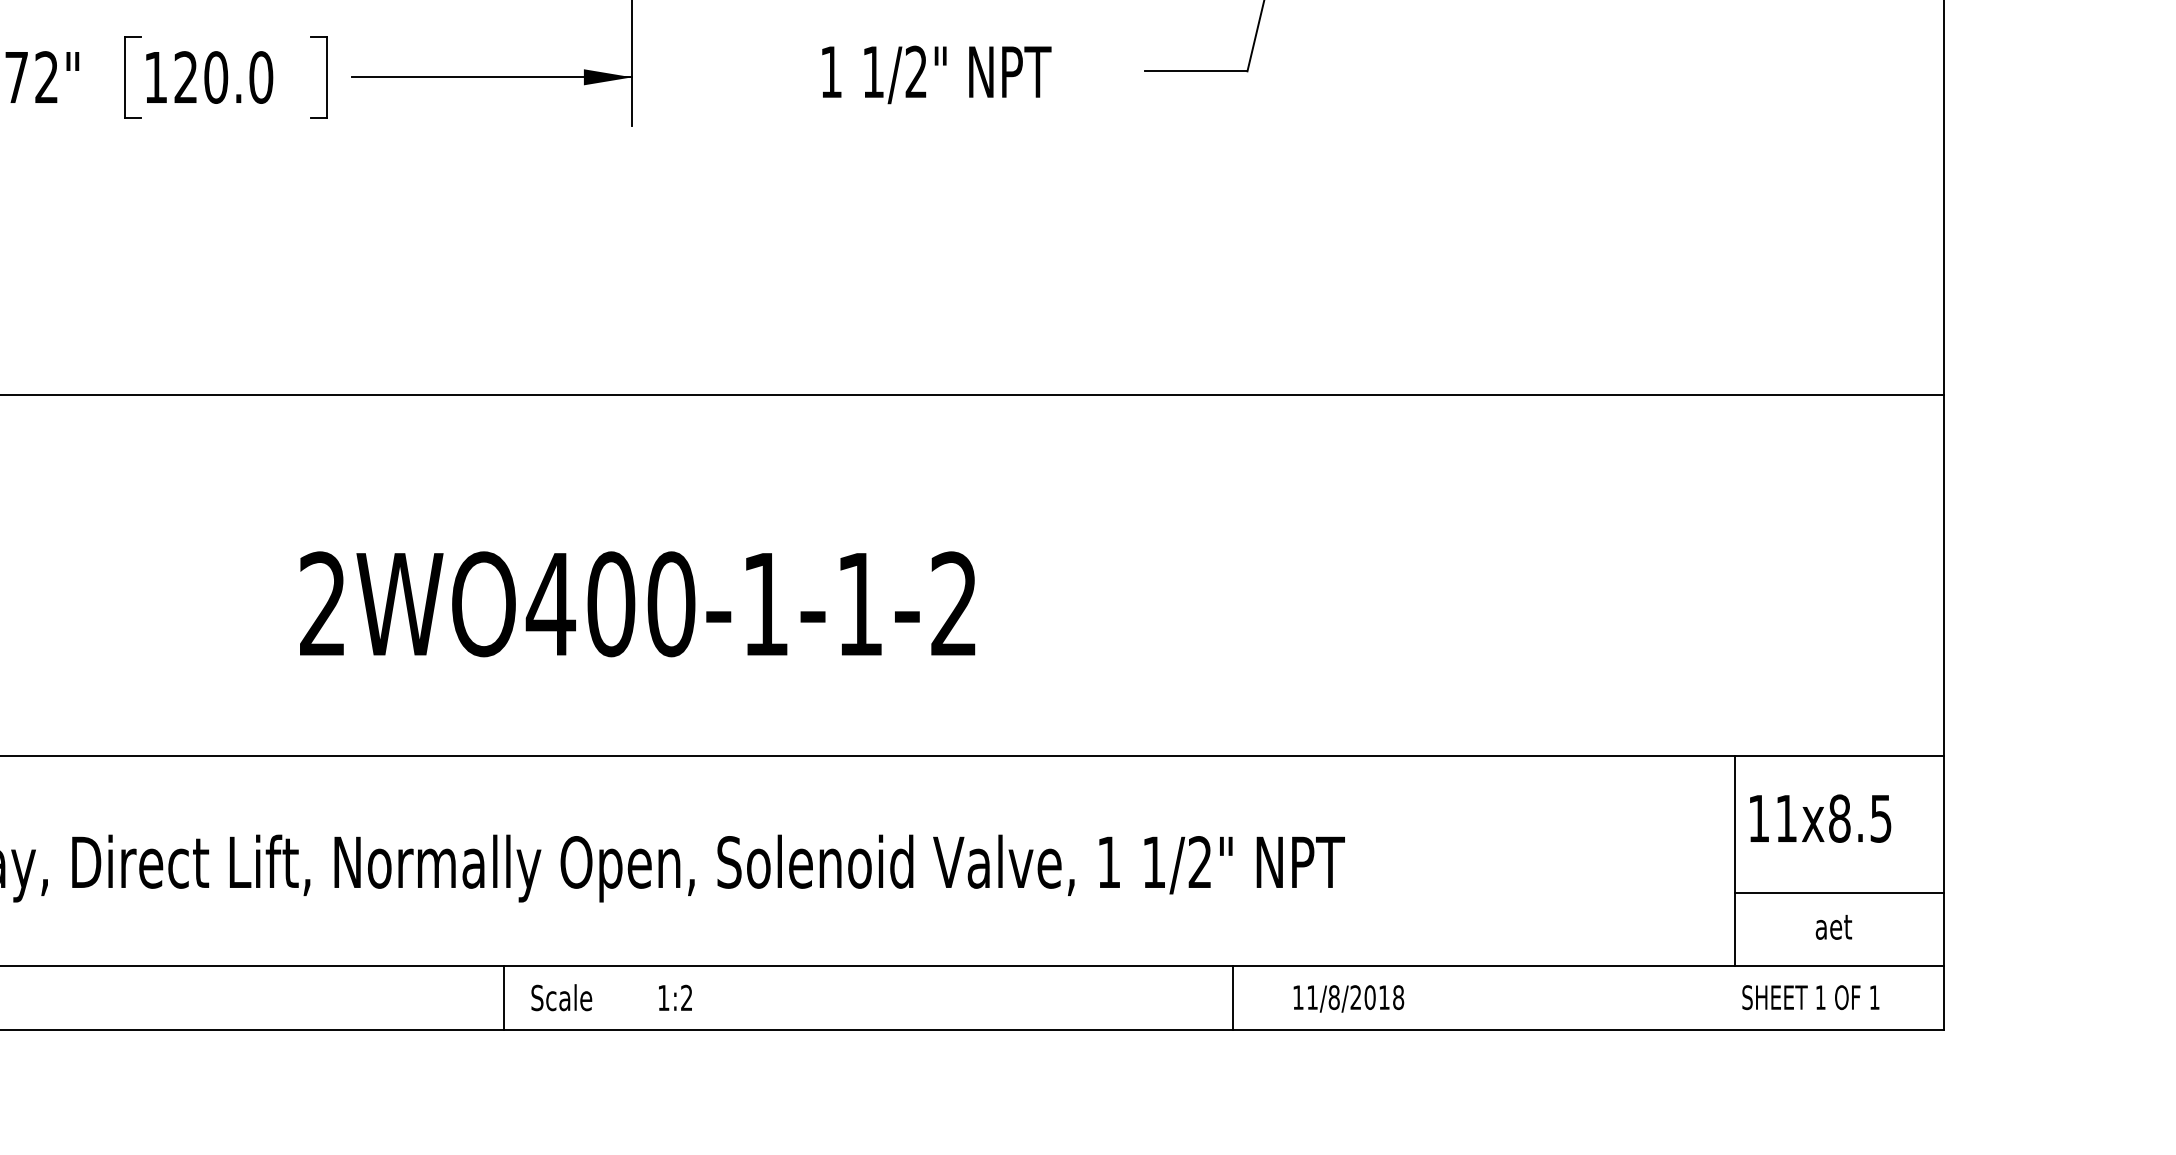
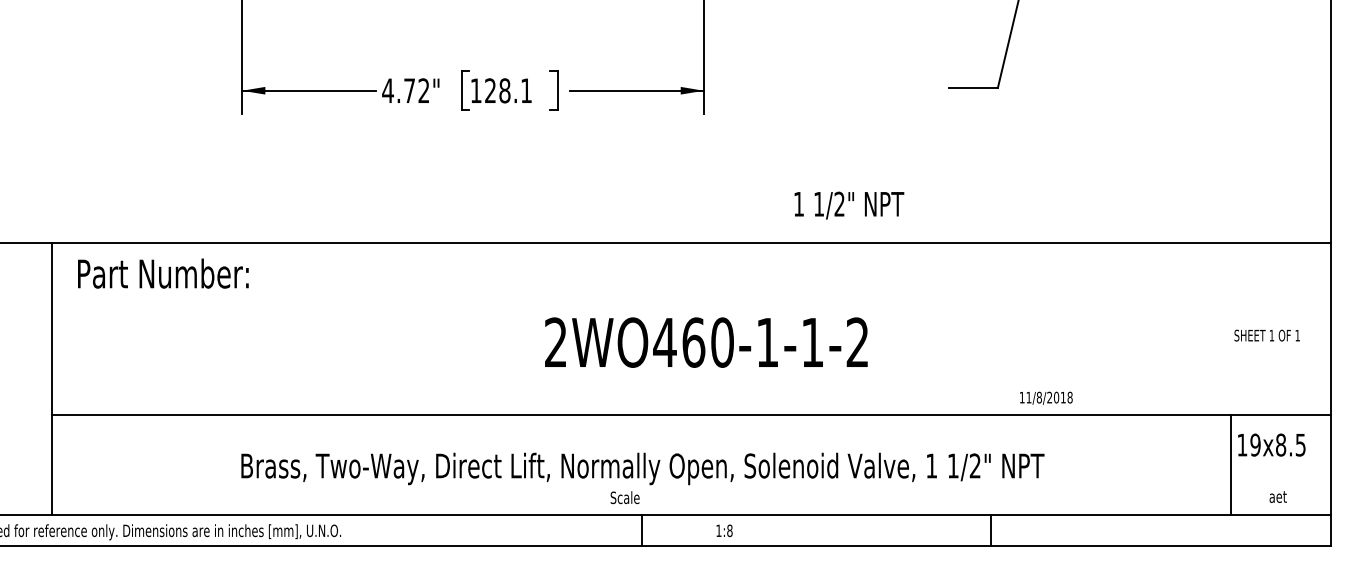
text: (936, 74) -> (849, 205), moved
text: (238, 76) -> (515, 90), 120.0 -> 128.1
text: (610, 603) -> (693, 342), 2WO400-1-1-2 -> 2WO460-1-1-2
text: (1786, 817) -> (1255, 444), 11x8.5 -> 19x8.5
line: (1838, 892) -> (1280, 480), removed
text: (560, 997) -> (624, 497), moved
text: (685, 997) -> (729, 530), 1:2 -> 1:8
text: (1349, 997) -> (1046, 397), moved
text: (1809, 997) -> (1266, 335), moved

